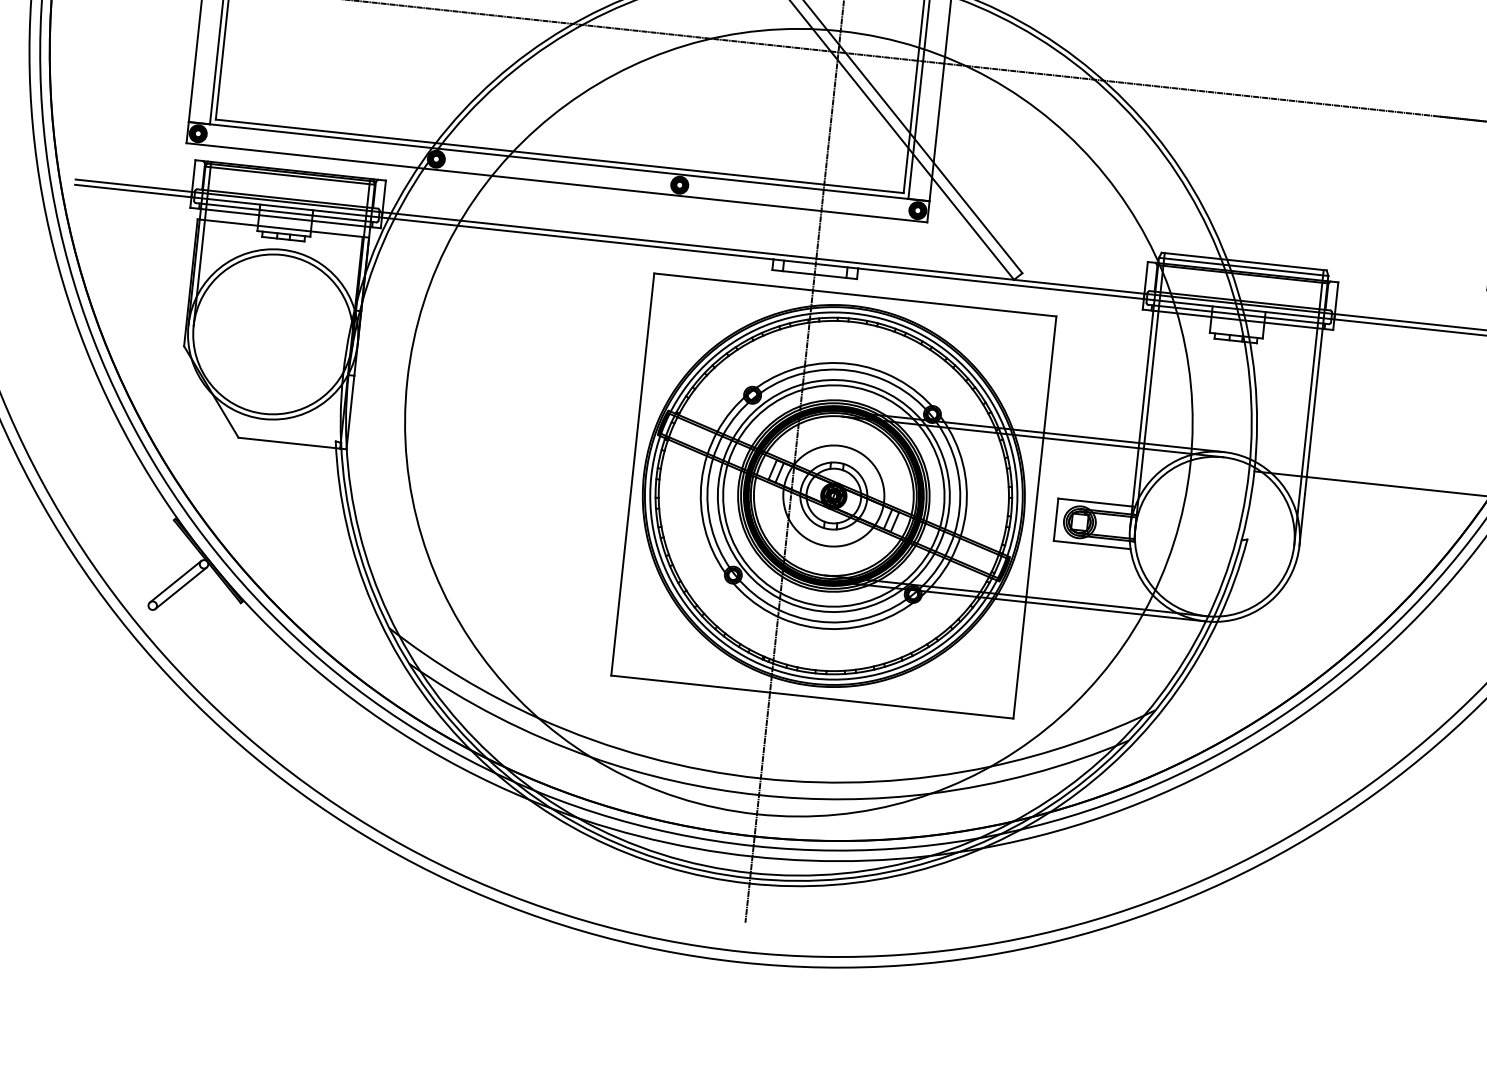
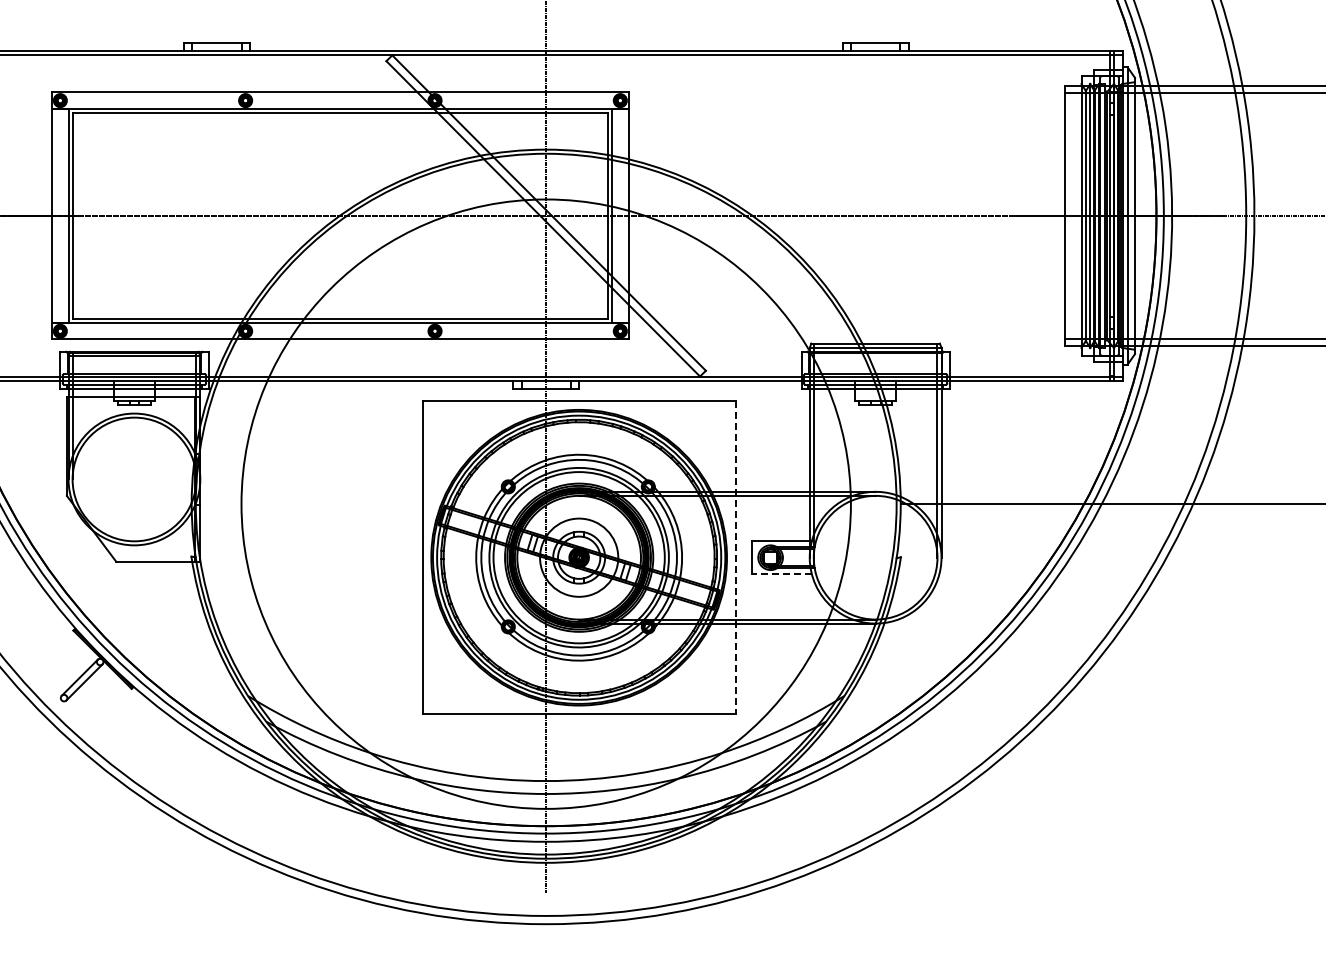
line: (1034, 518) -> (735, 558), solid -> dashed
line: (1092, 545) -> (782, 574), solid -> dashed

